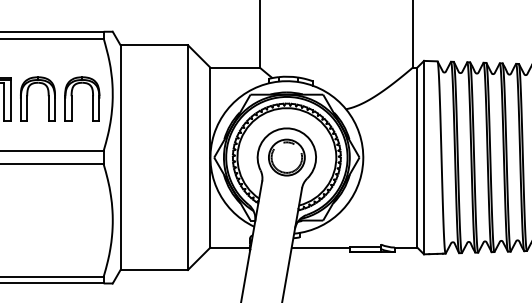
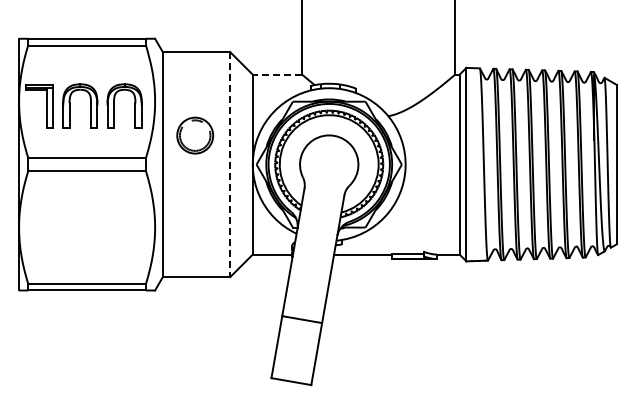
line: (235, 67) -> (277, 74), solid -> dashed
part: (287, 157) -> (195, 135), moved
line: (188, 158) -> (230, 165), solid -> dashed

